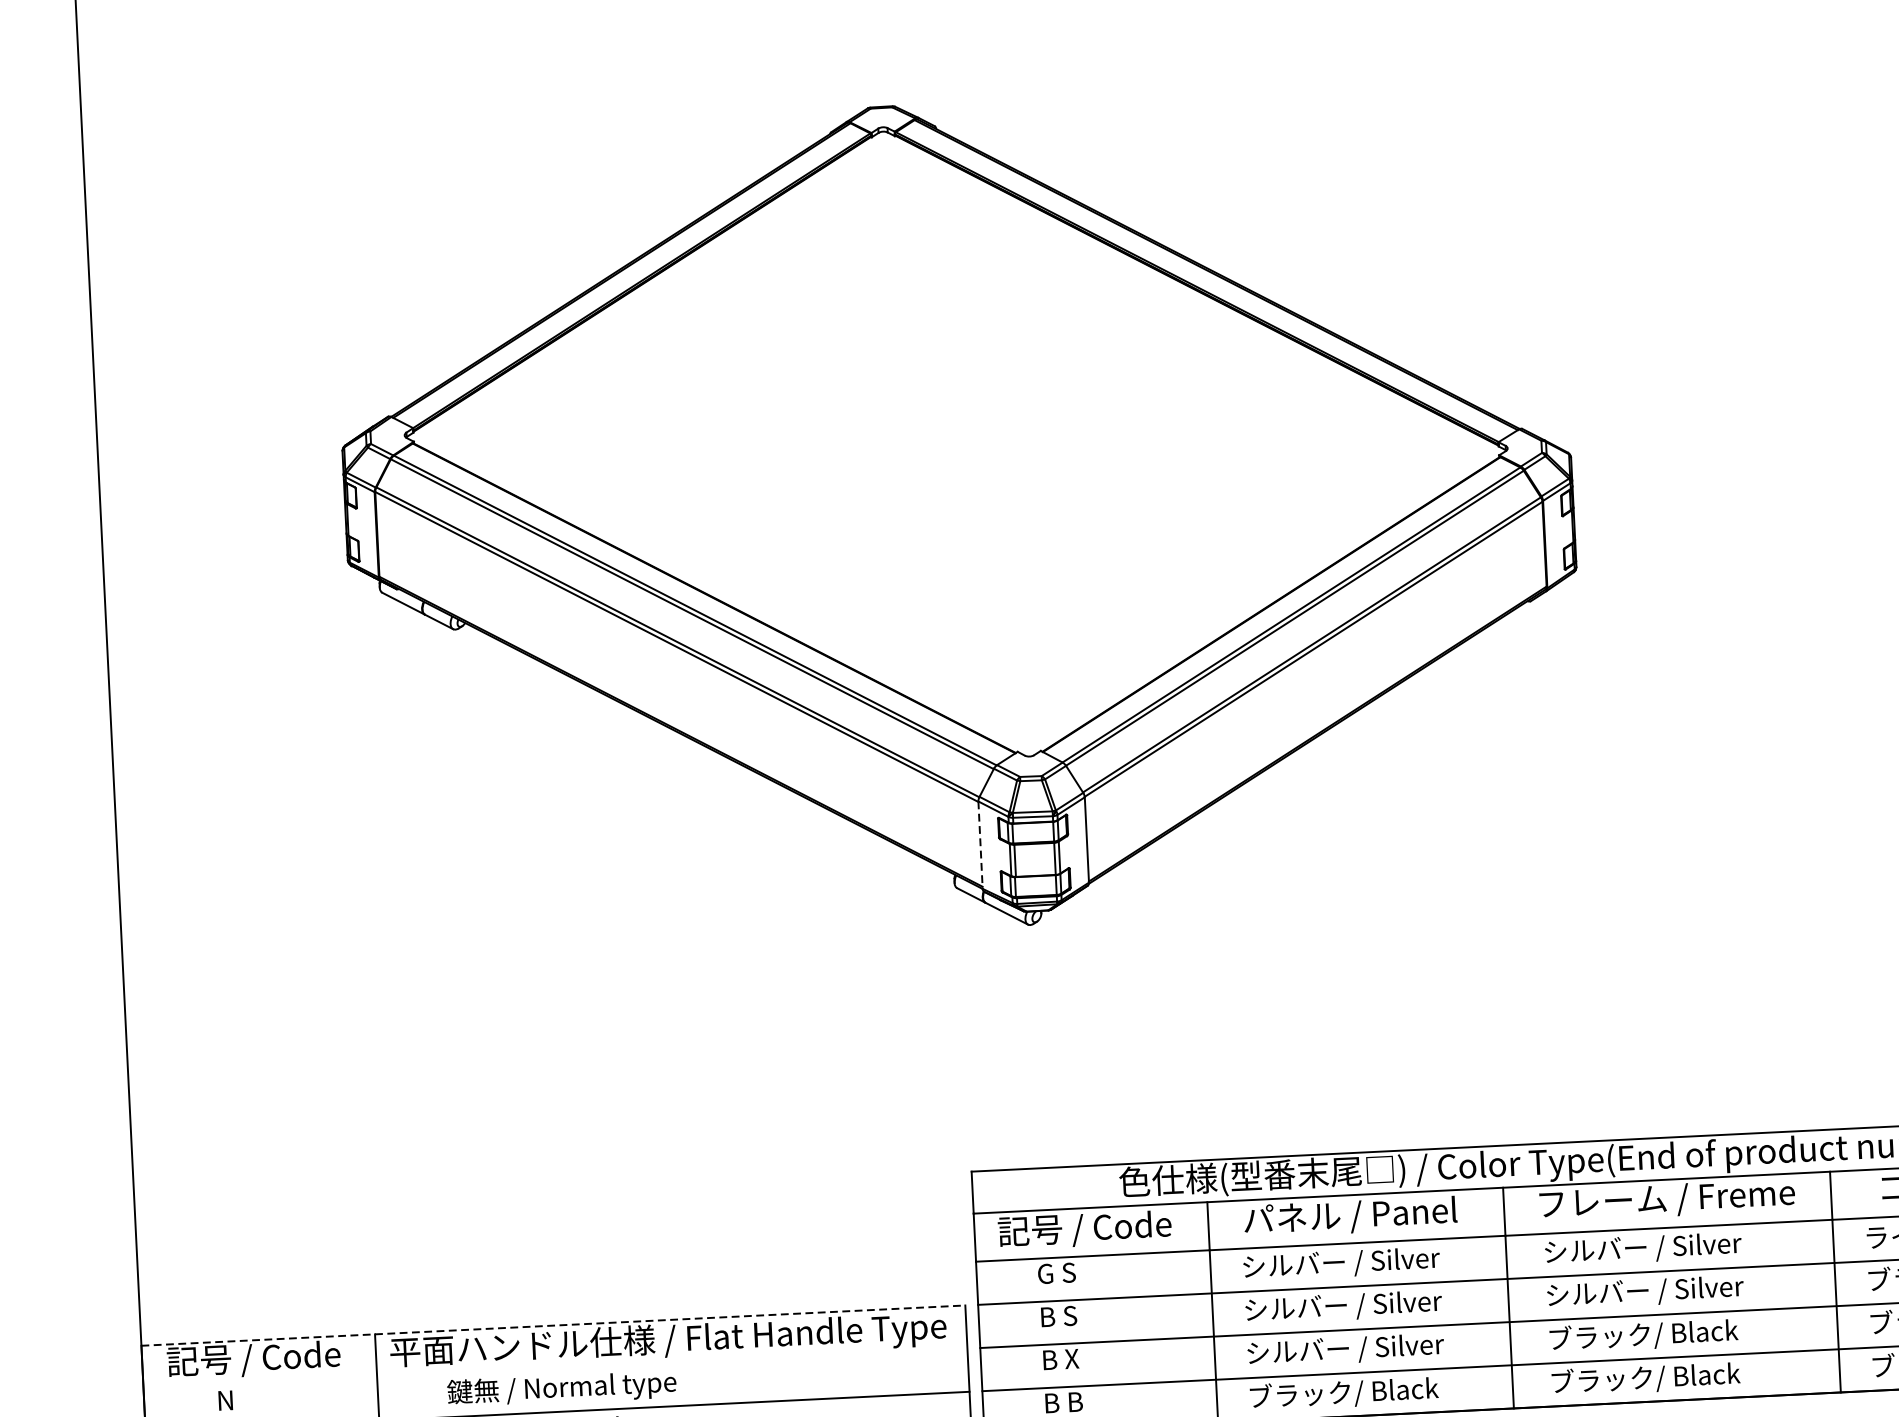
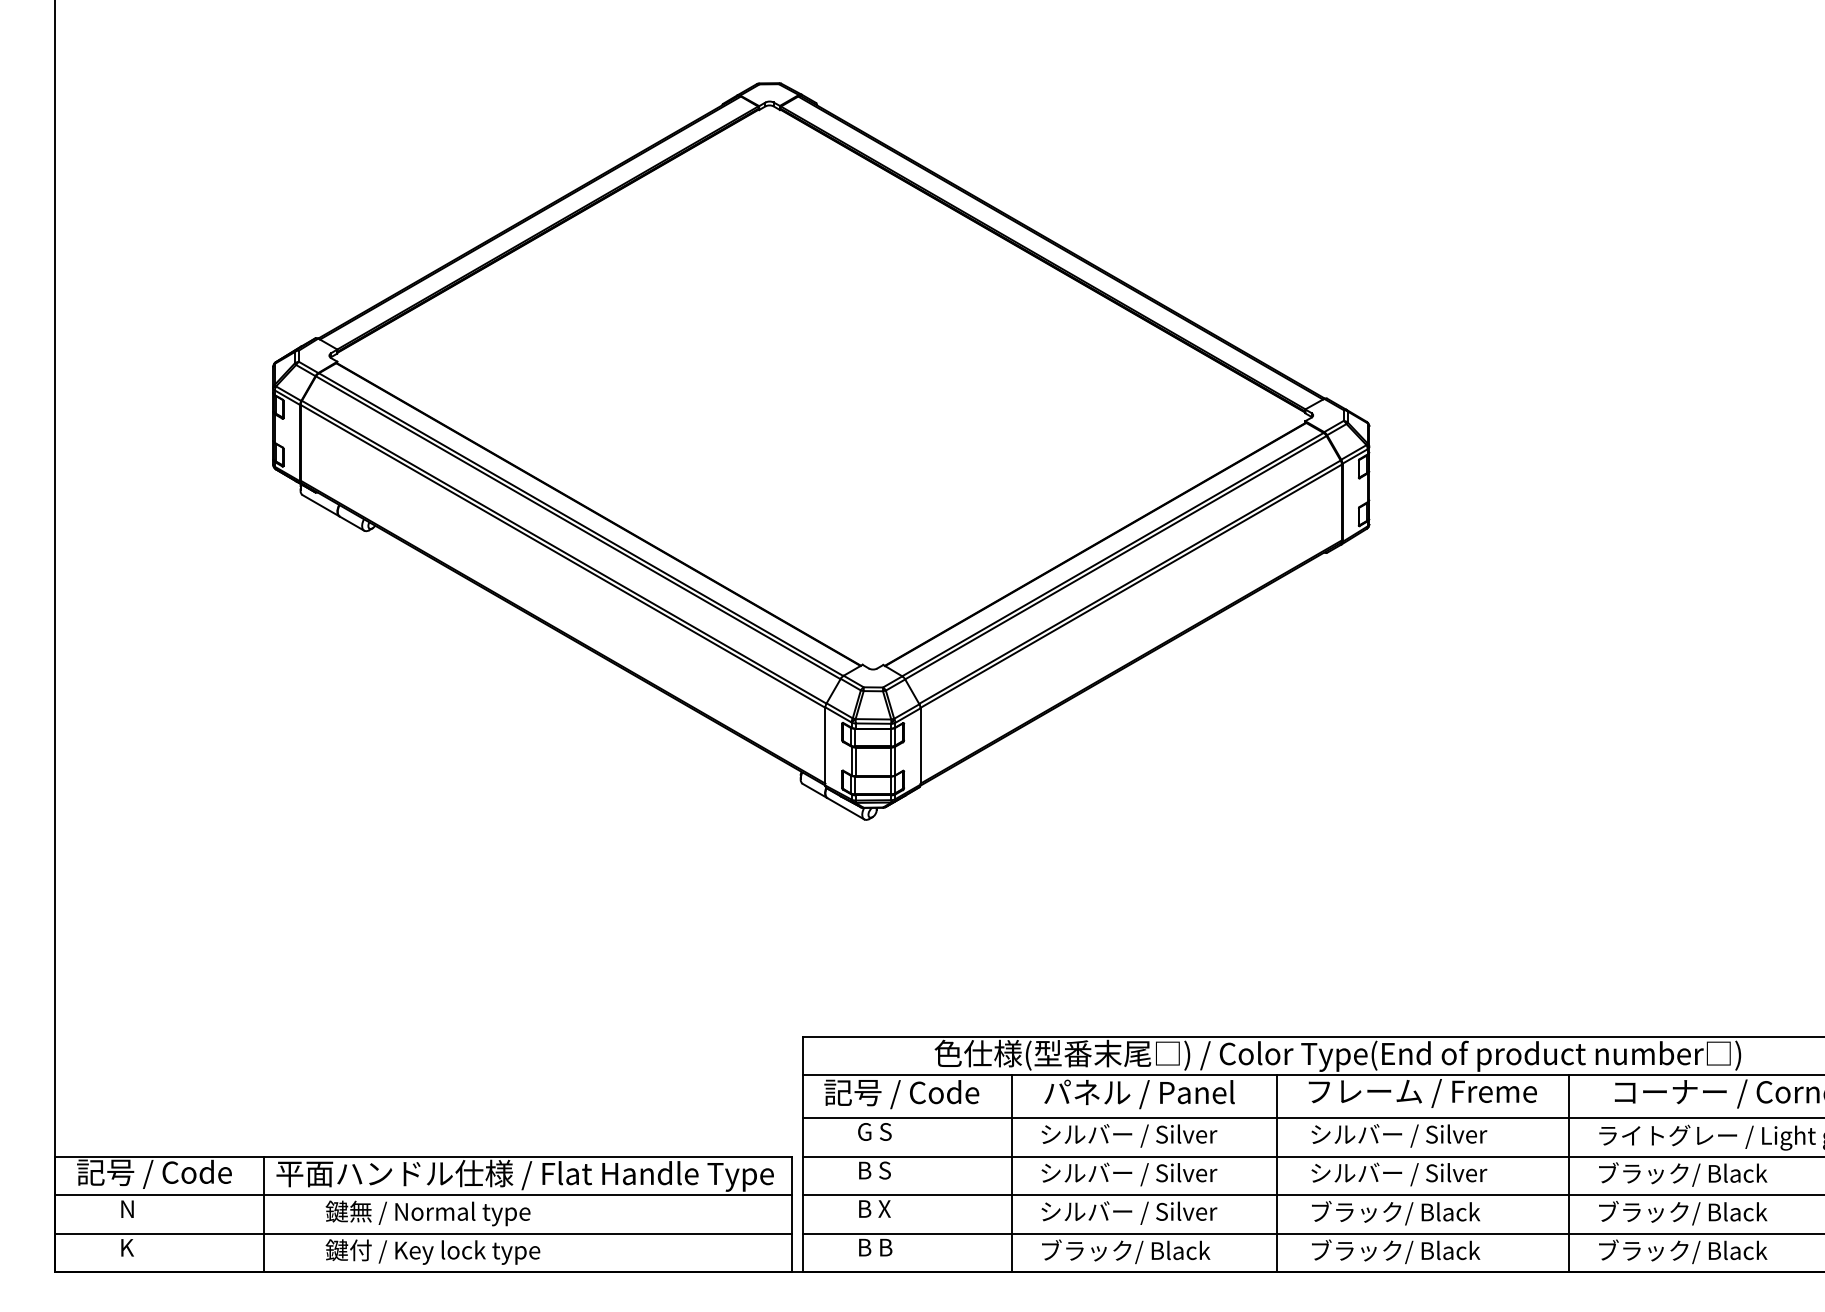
line: (980, 845) -> (825, 746), dashed -> solid
line: (553, 1325) -> (423, 1156), dashed -> solid
line: (554, 1369) -> (422, 1195), added

